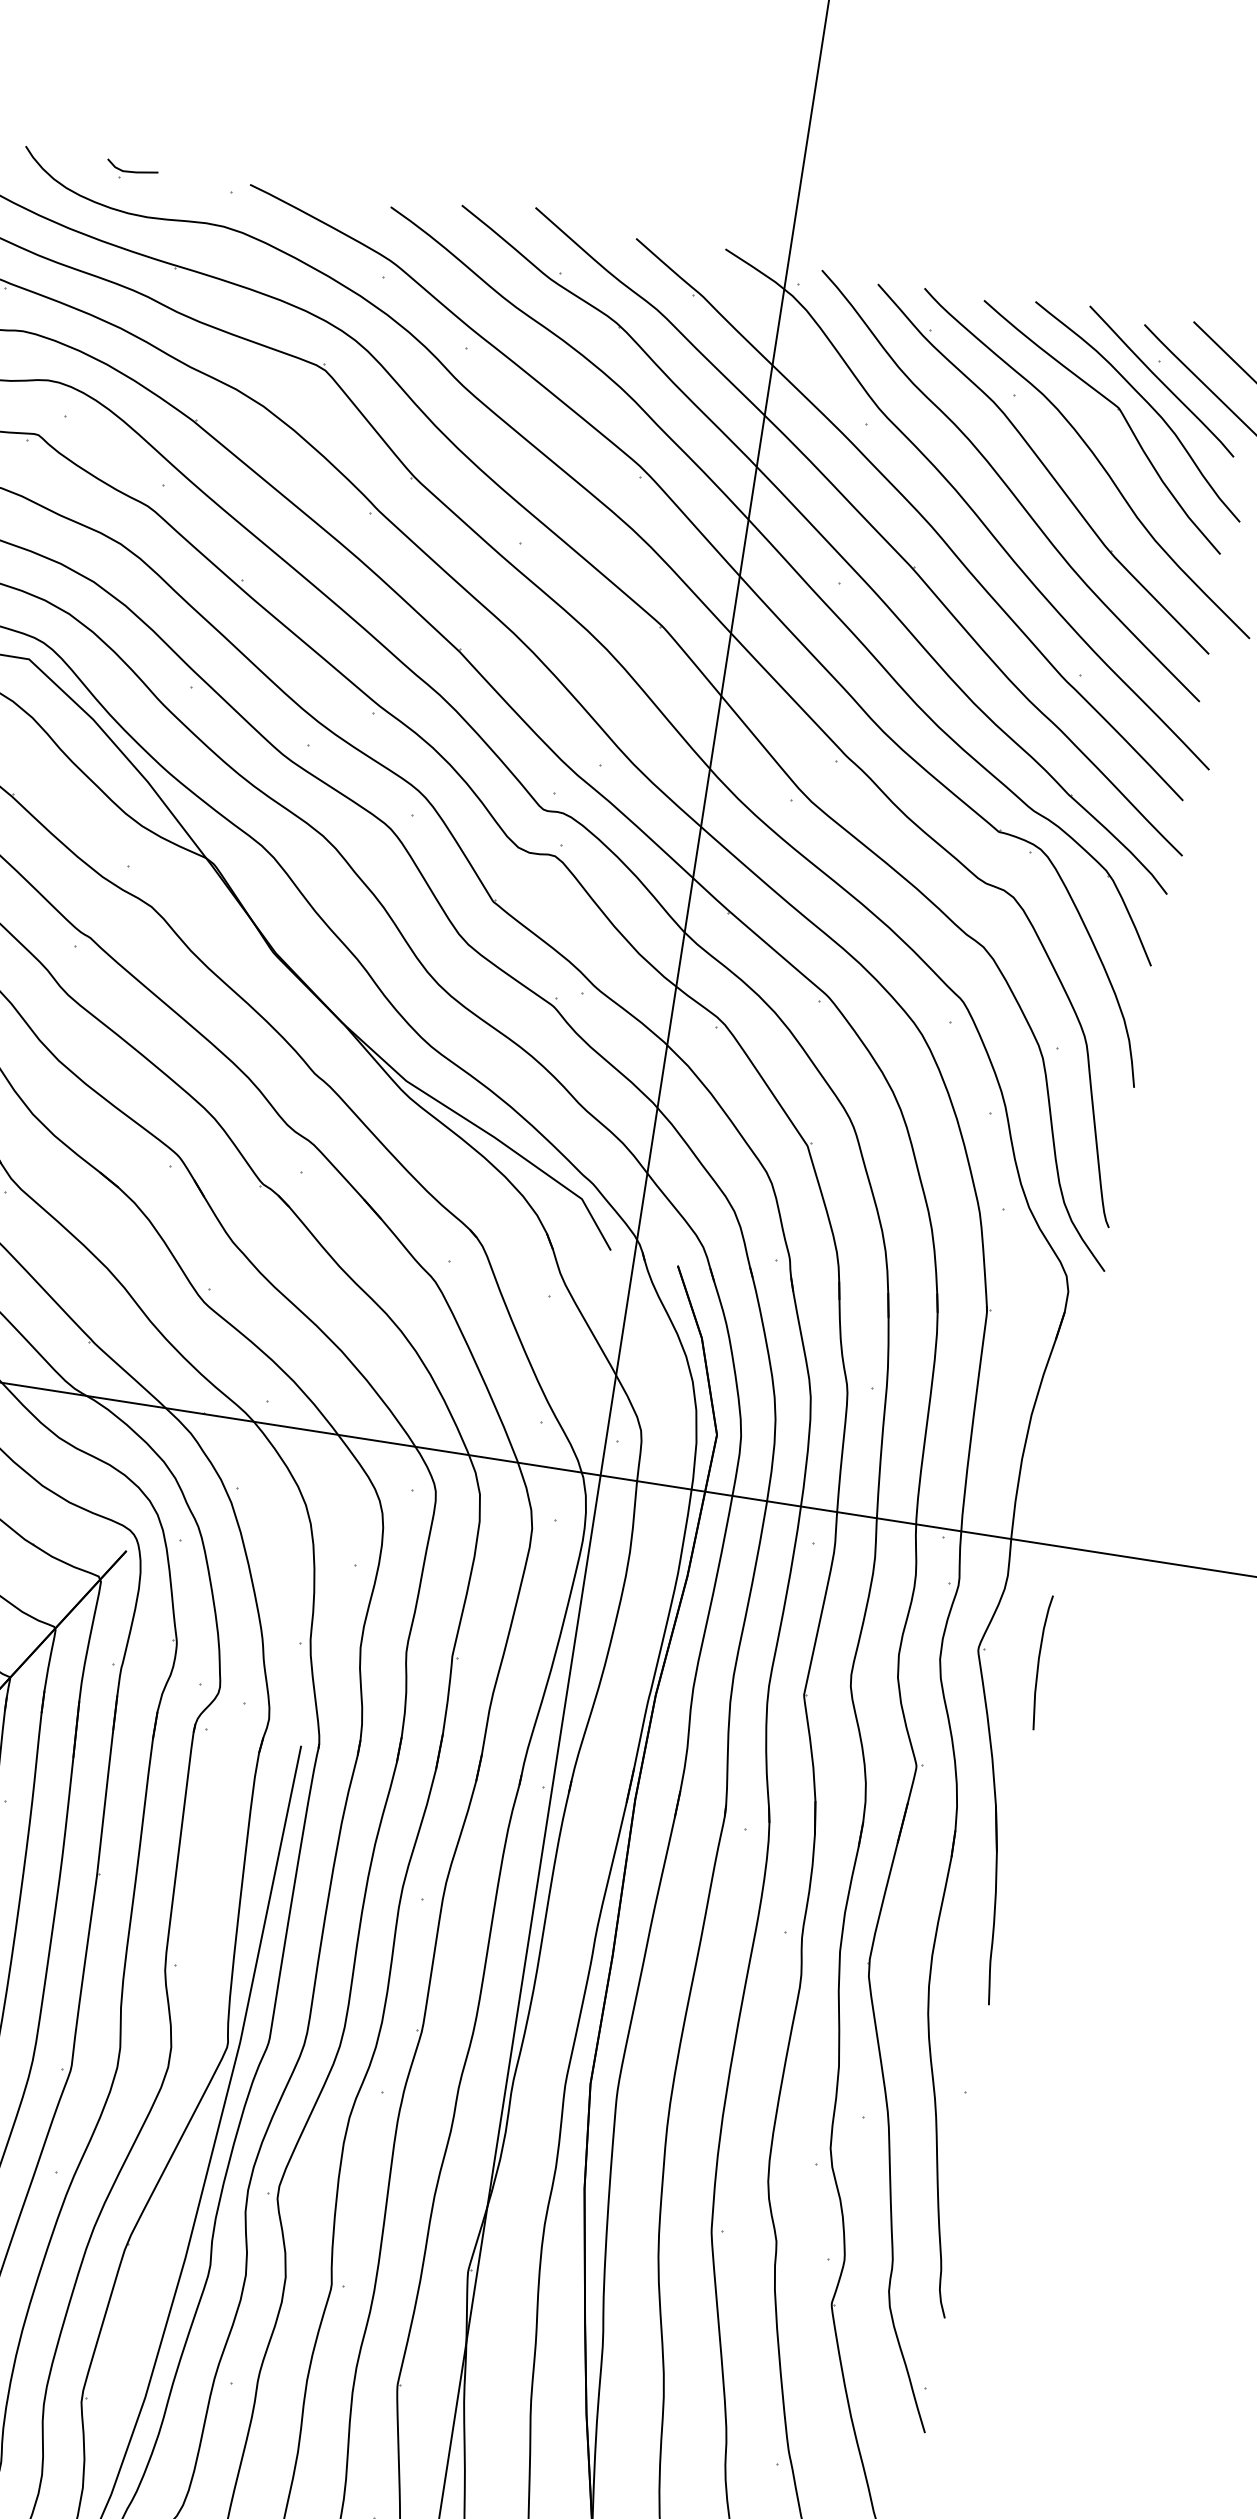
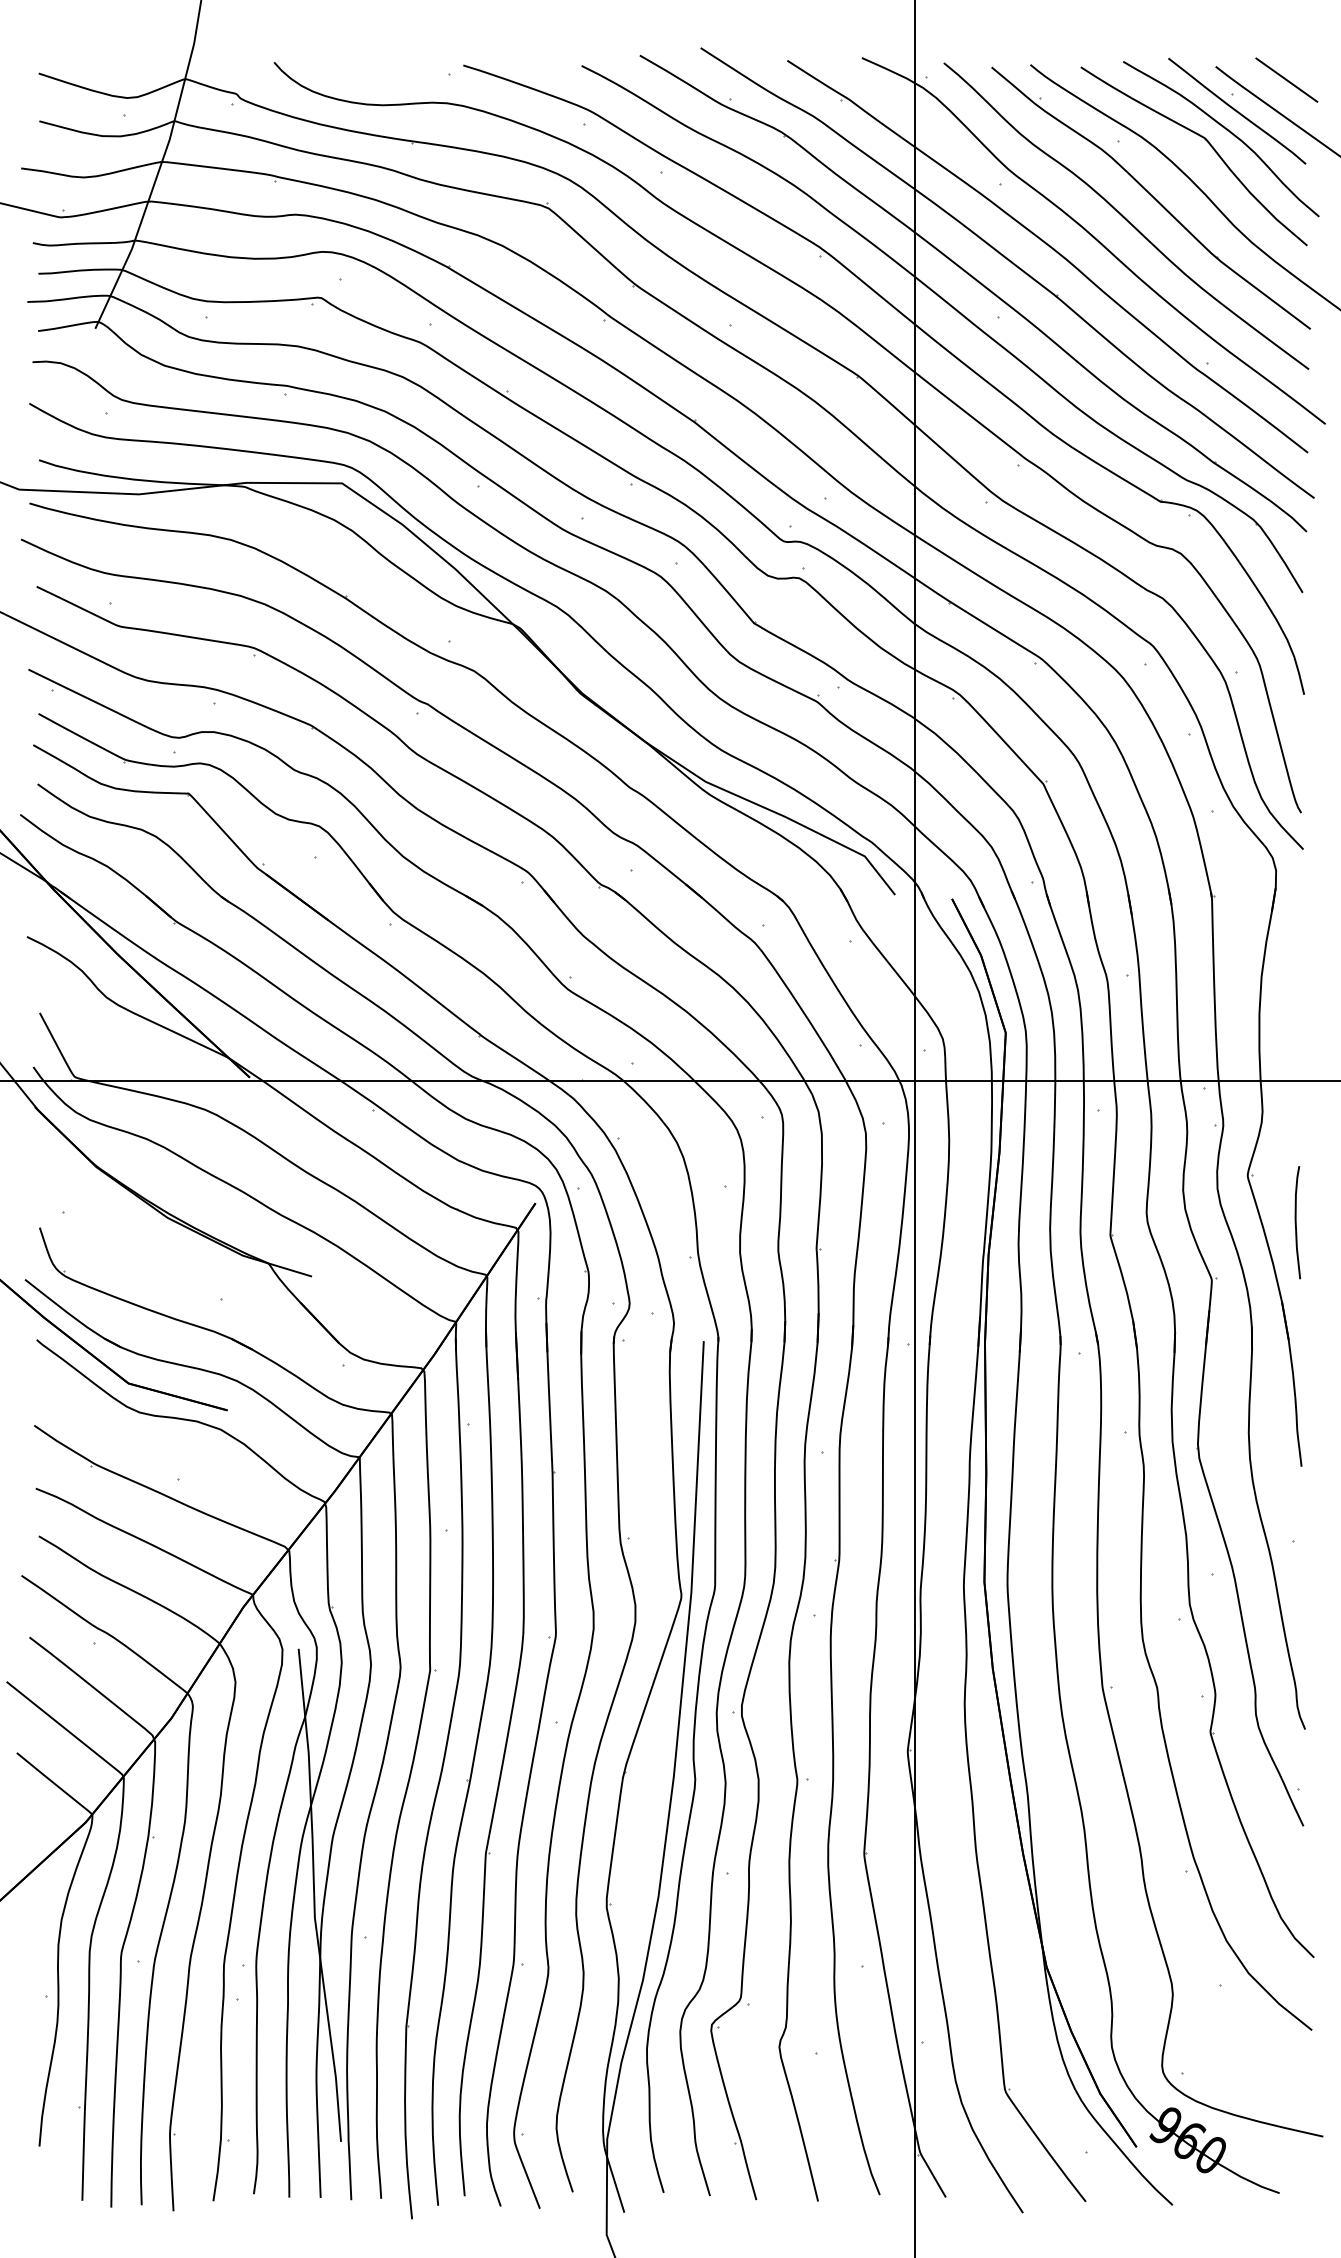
part: (131, 171) -> (364, 69), removed
curve: (1039, 1662) -> (1296, 1222), moved

